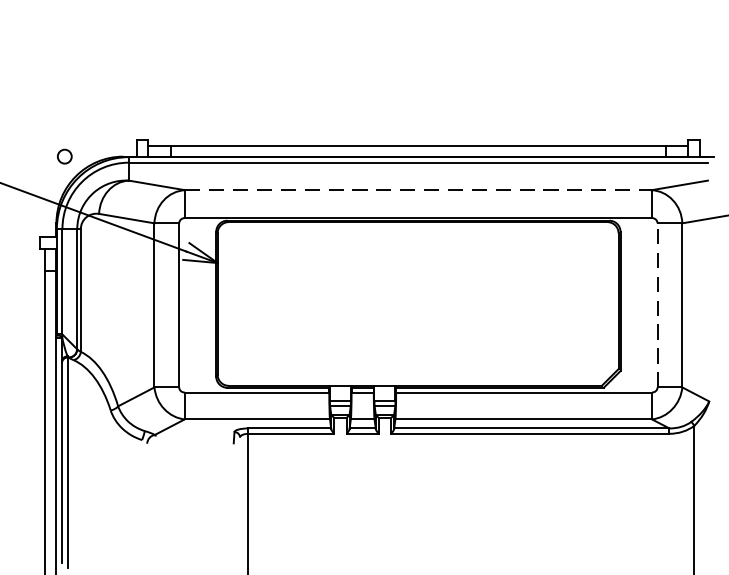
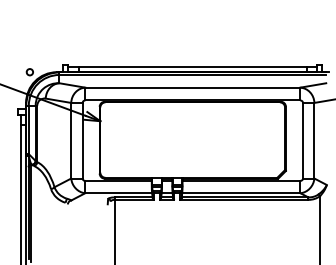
line: (419, 189) -> (193, 87), dashed -> solid
line: (658, 304) -> (303, 140), dashed -> solid

